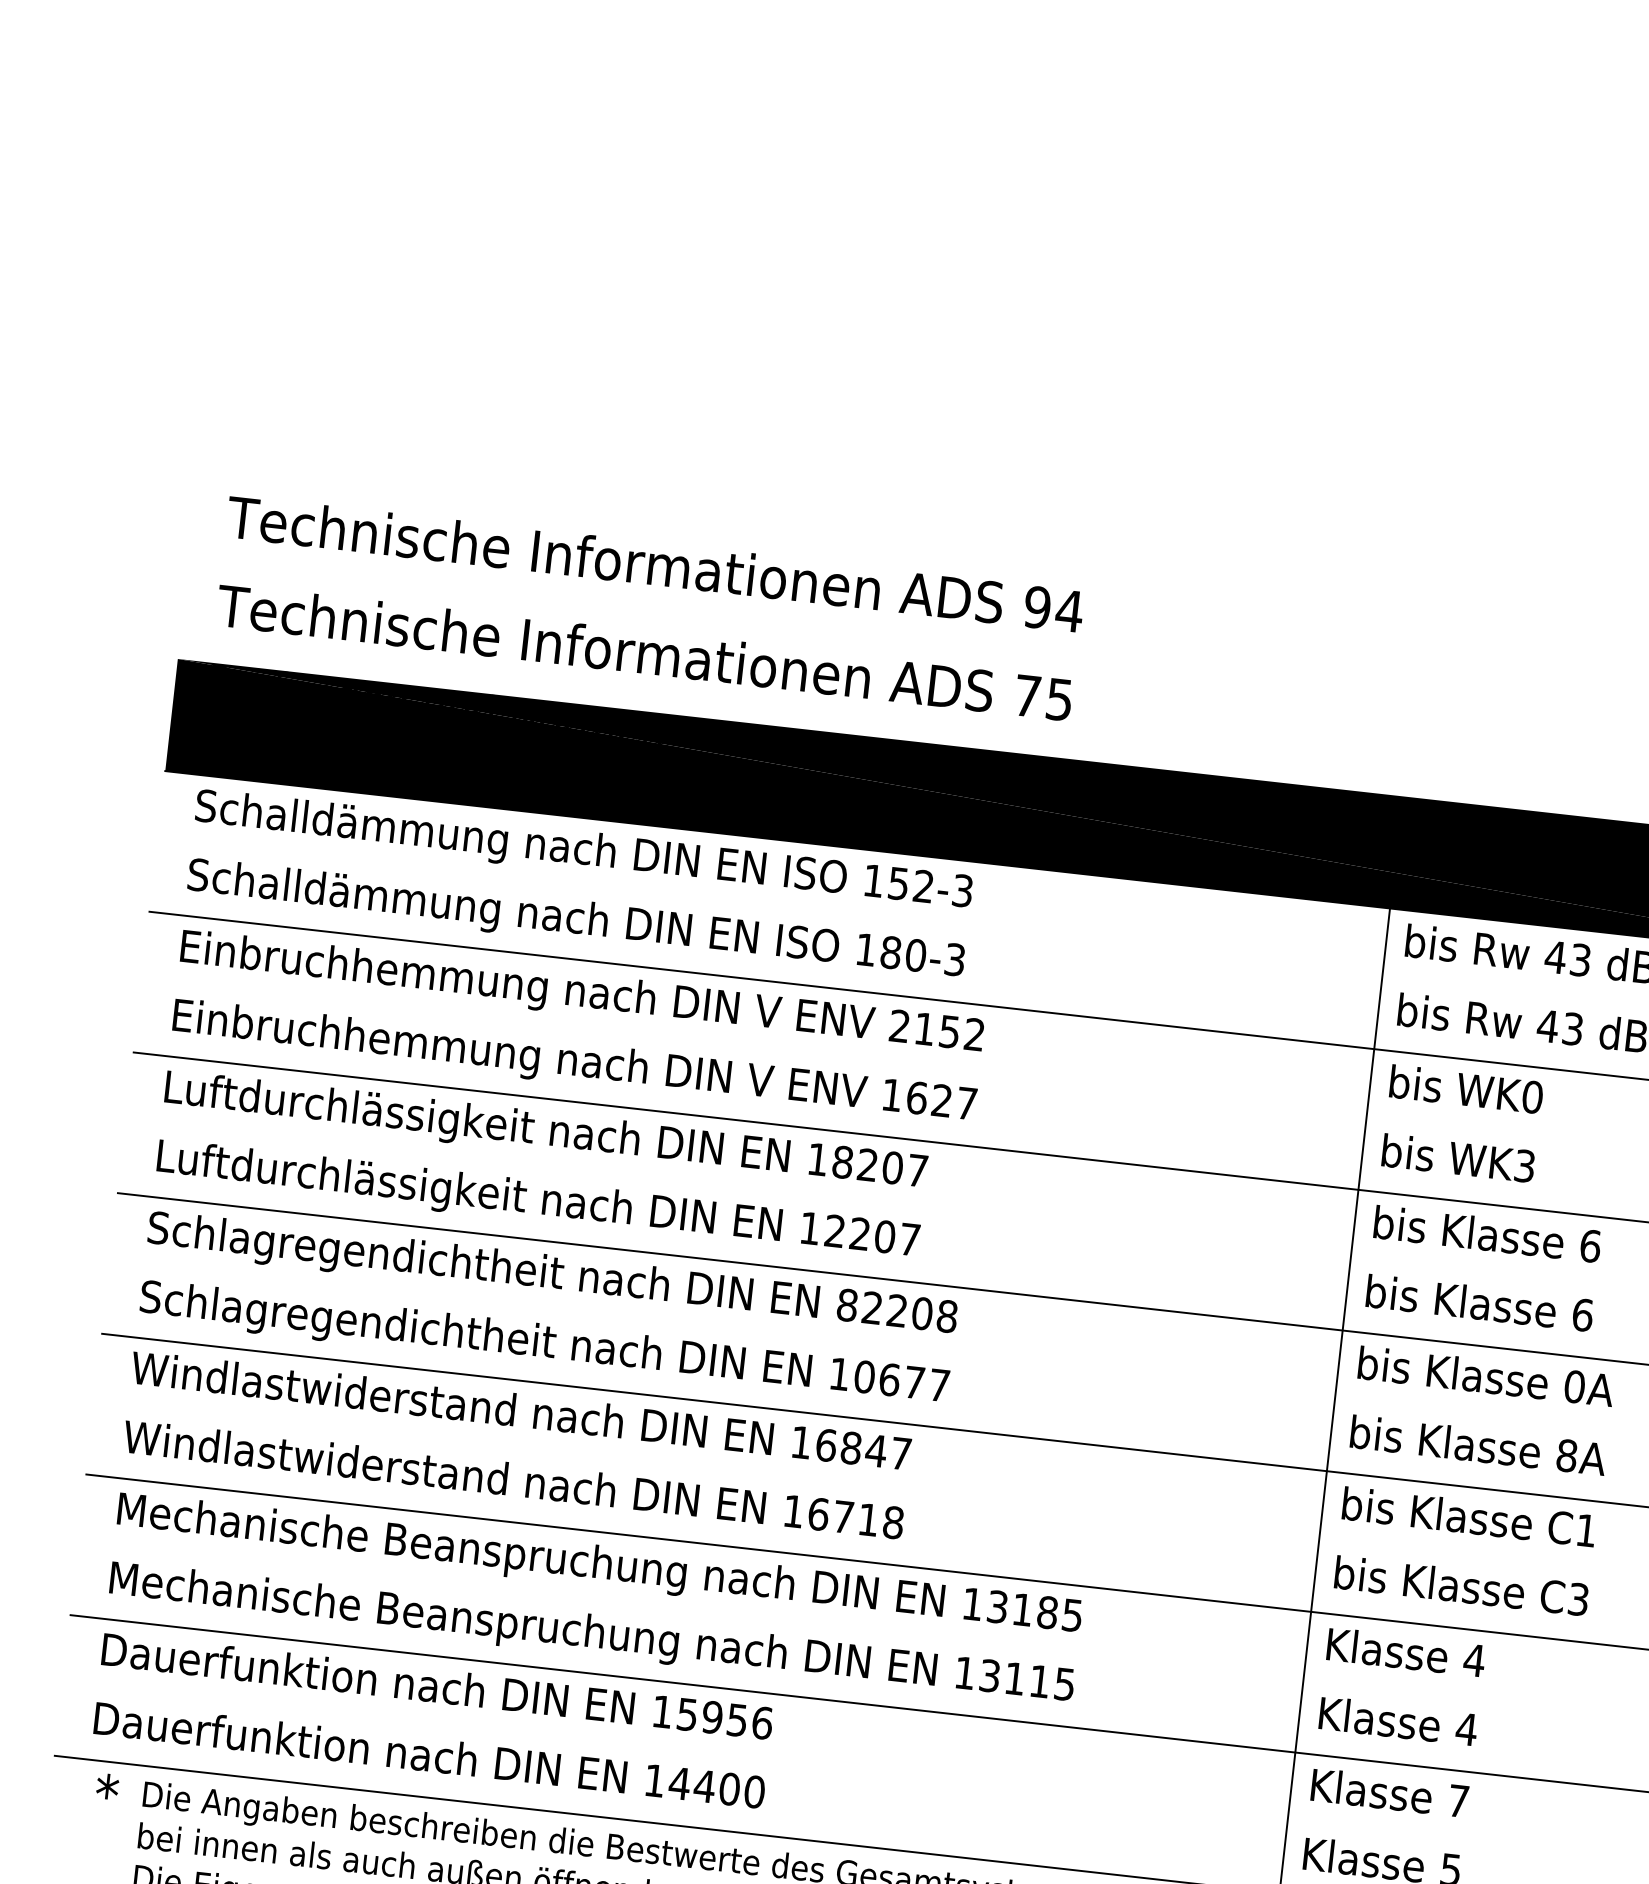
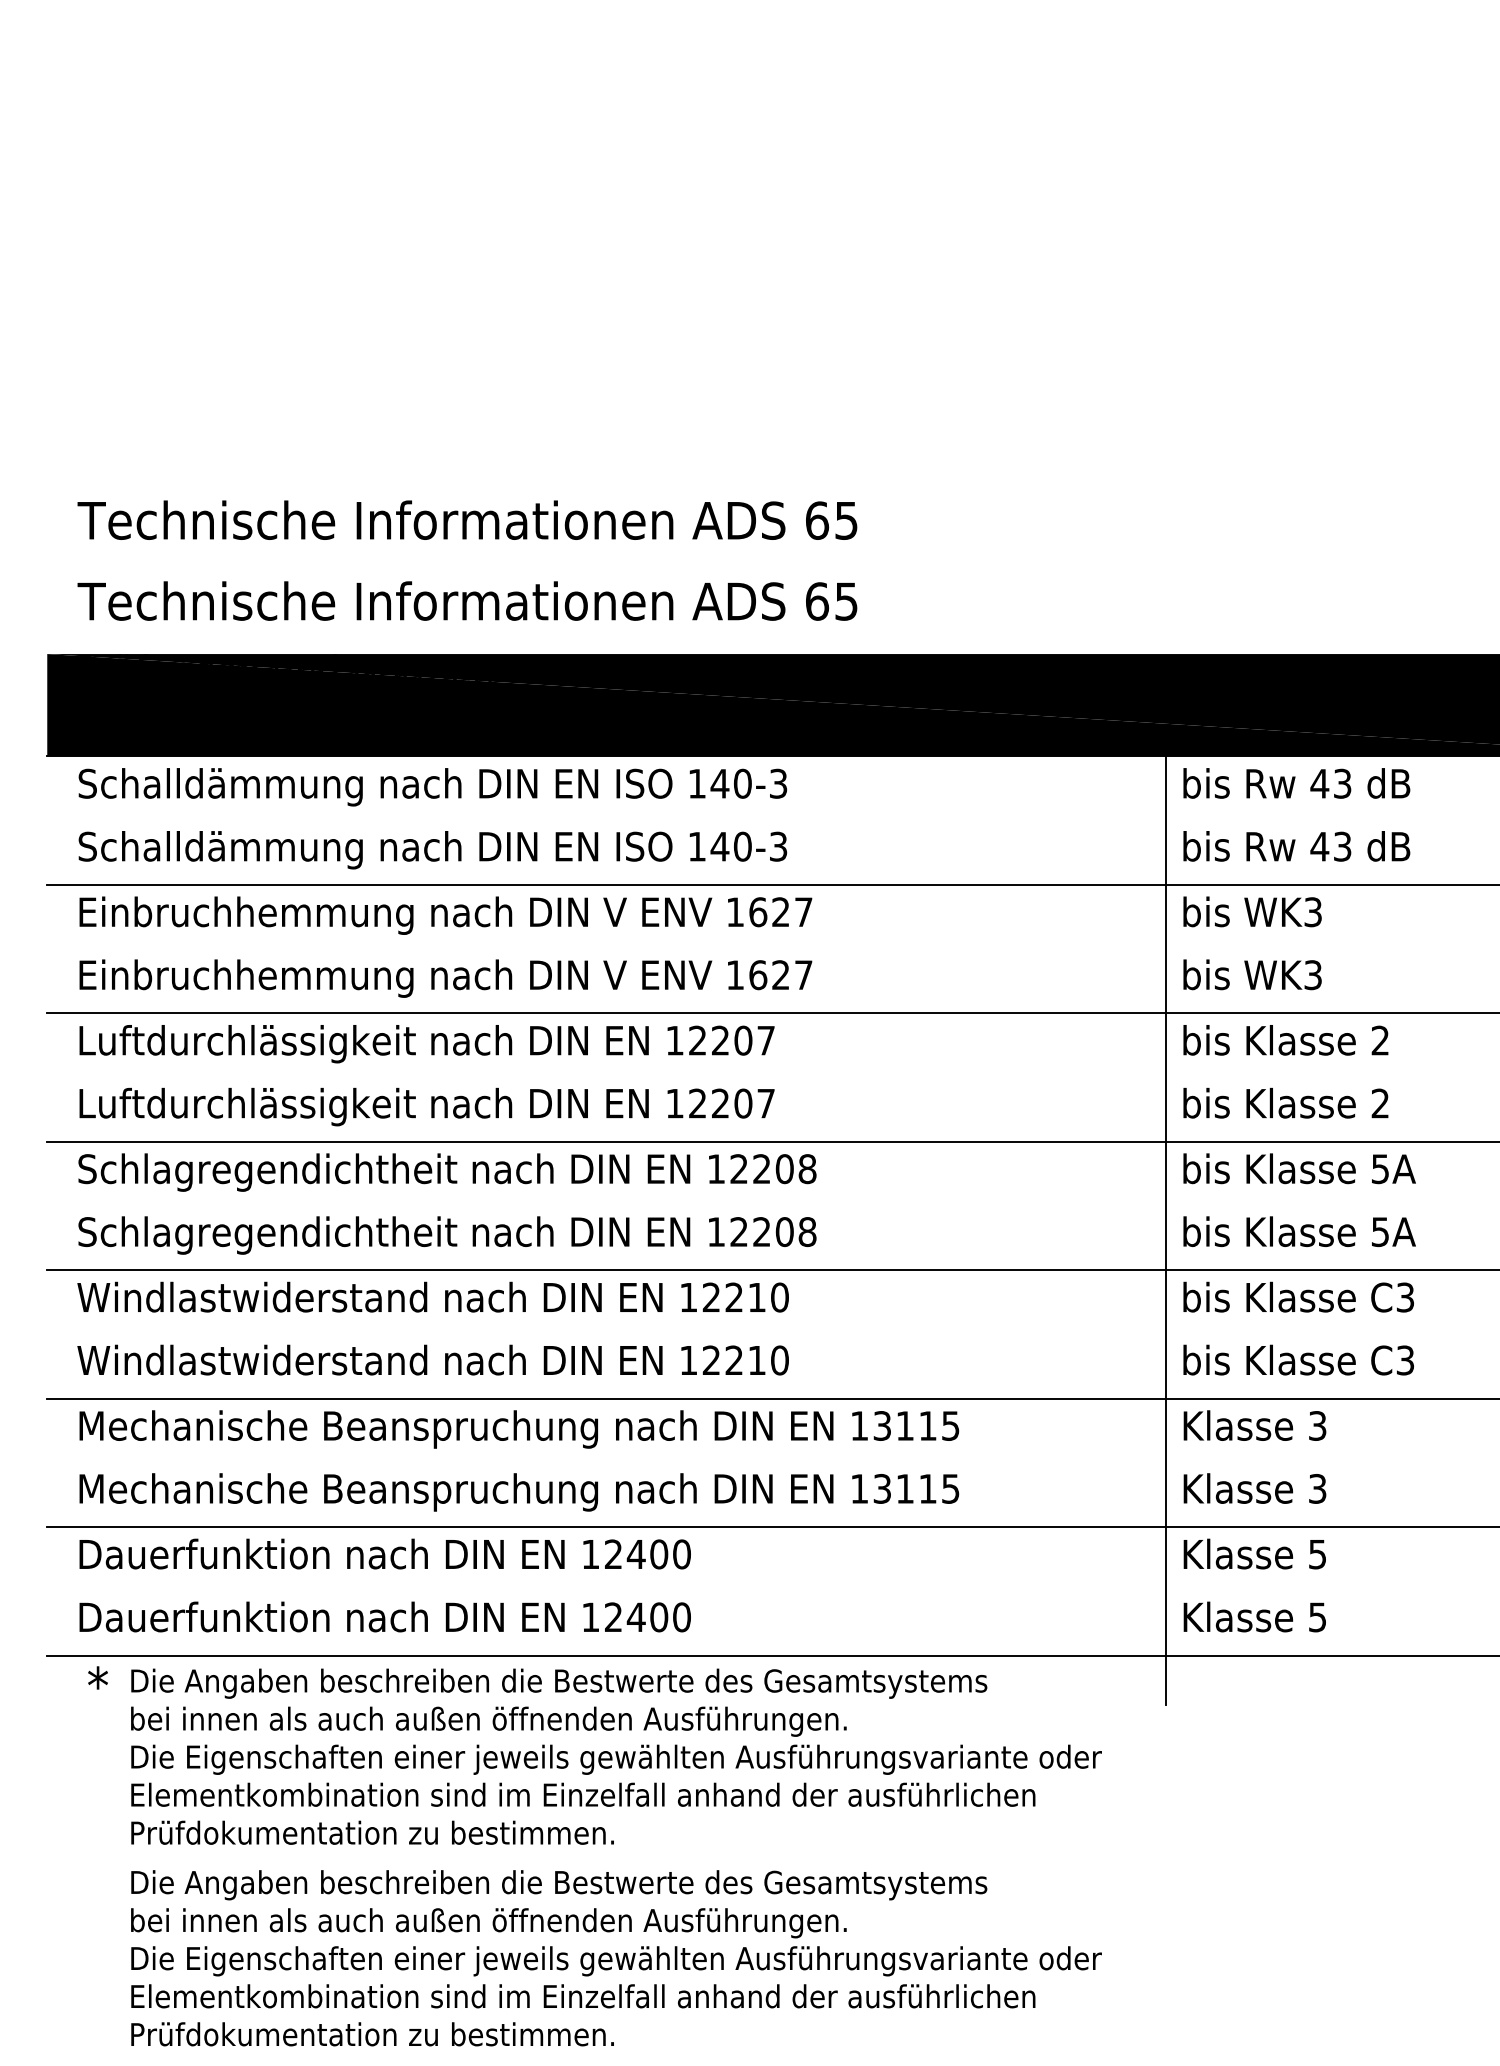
text: (1053, 609) -> (831, 520), 94 -> 65
text: (1027, 696) -> (817, 601), 75 -> 65
text: (910, 884) -> (730, 783), 152-3 -> 140-3
text: (890, 952) -> (719, 846), 180-3 -> 140-3
text: (937, 1030) -> (769, 912), 2152 -> 1627
text: (1532, 1097) -> (1313, 912), WK0 -> WK3
text: (842, 1162) -> (697, 1040), 18207 -> 12207
text: (1590, 1246) -> (1380, 1040), 6 -> 2
text: (847, 1305) -> (716, 1169), 82208 -> 12208
text: (1582, 1315) -> (1380, 1103), 6 -> 2
text: (902, 1381) -> (773, 1232), 10677 -> 12208
text: (1574, 1387) -> (1380, 1169), 0A -> 5A
text: (863, 1449) -> (745, 1297), 16847 -> 12210
text: (1566, 1456) -> (1380, 1232), 8A -> 5A
text: (855, 1518) -> (745, 1360), 16718 -> 12210
text: (1586, 1530) -> (1405, 1297), C1 -> C3
text: (1047, 1612) -> (927, 1425), 13185 -> 13115
text: (1474, 1659) -> (1317, 1425), 4 -> 3
text: (725, 1719) -> (648, 1554), 15956 -> 12400
text: (1466, 1728) -> (1317, 1488), 4 -> 3
text: (679, 1782) -> (613, 1616), 14400 -> 12400
text: (1458, 1801) -> (1317, 1554), 7 -> 5

